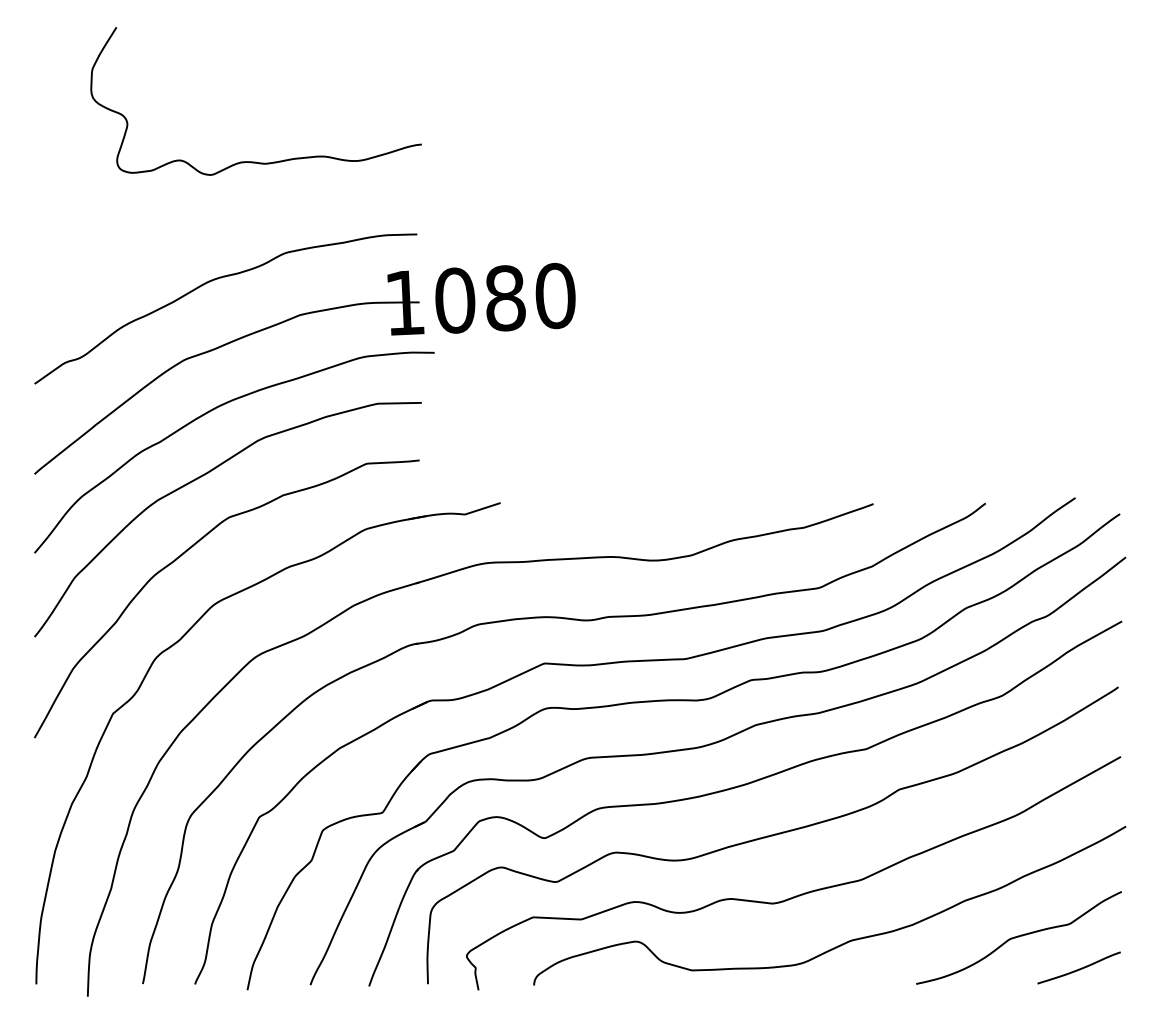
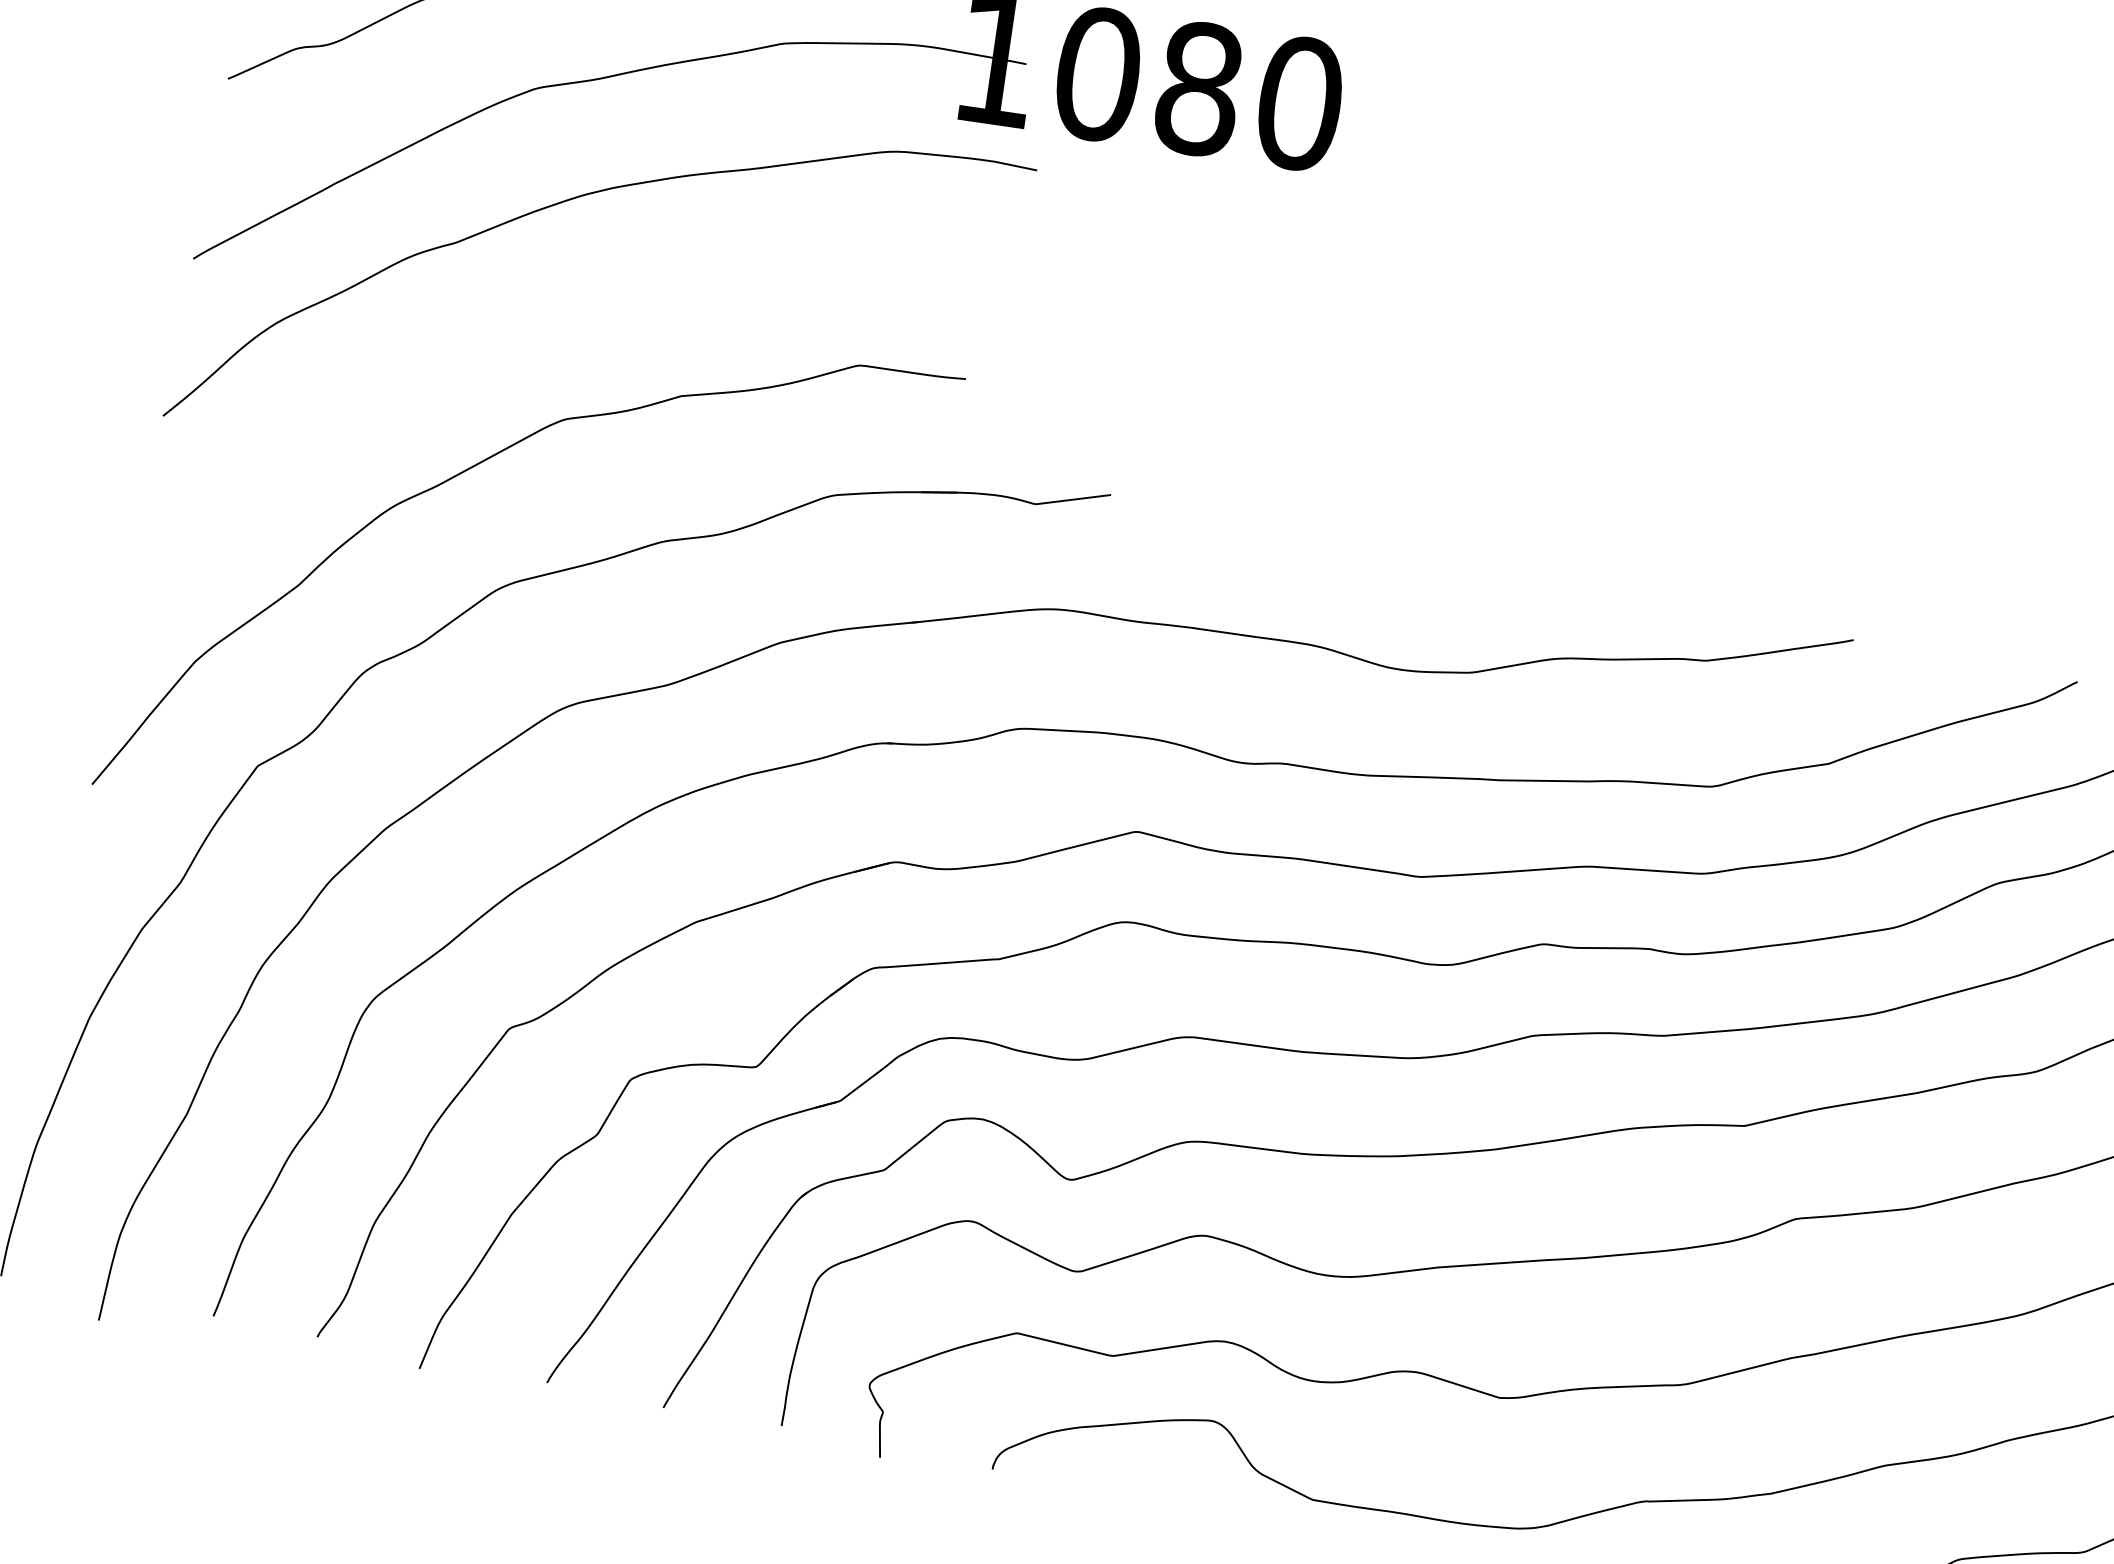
curve: (205, 475) -> (533, 326), removed

